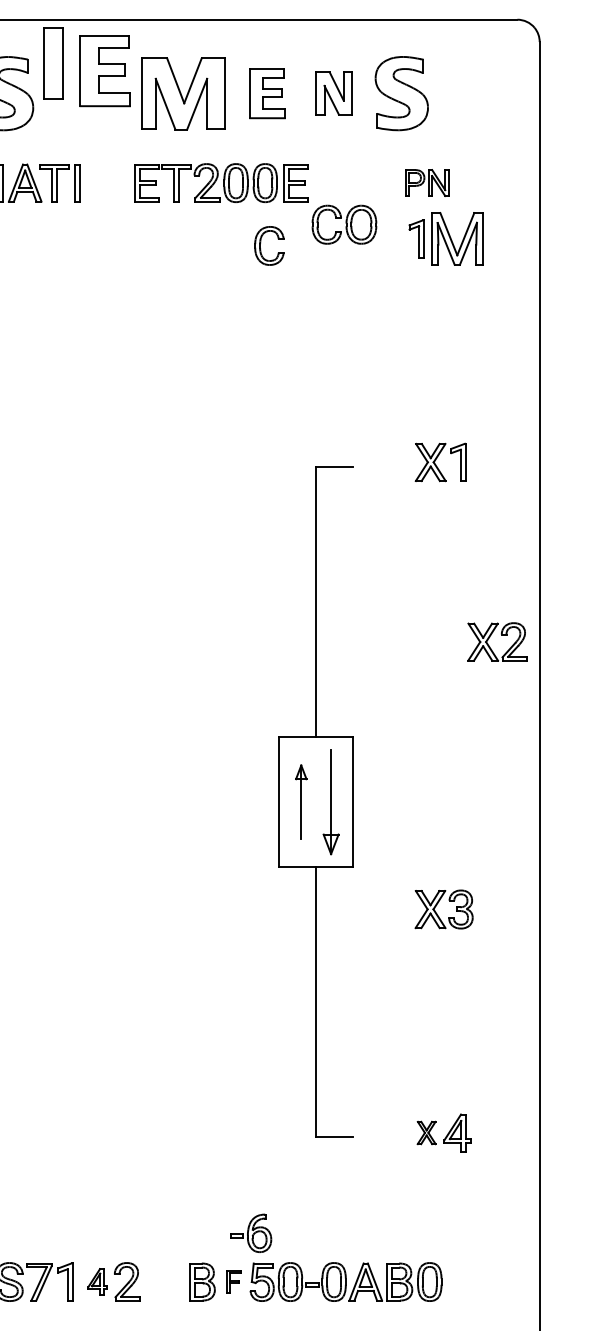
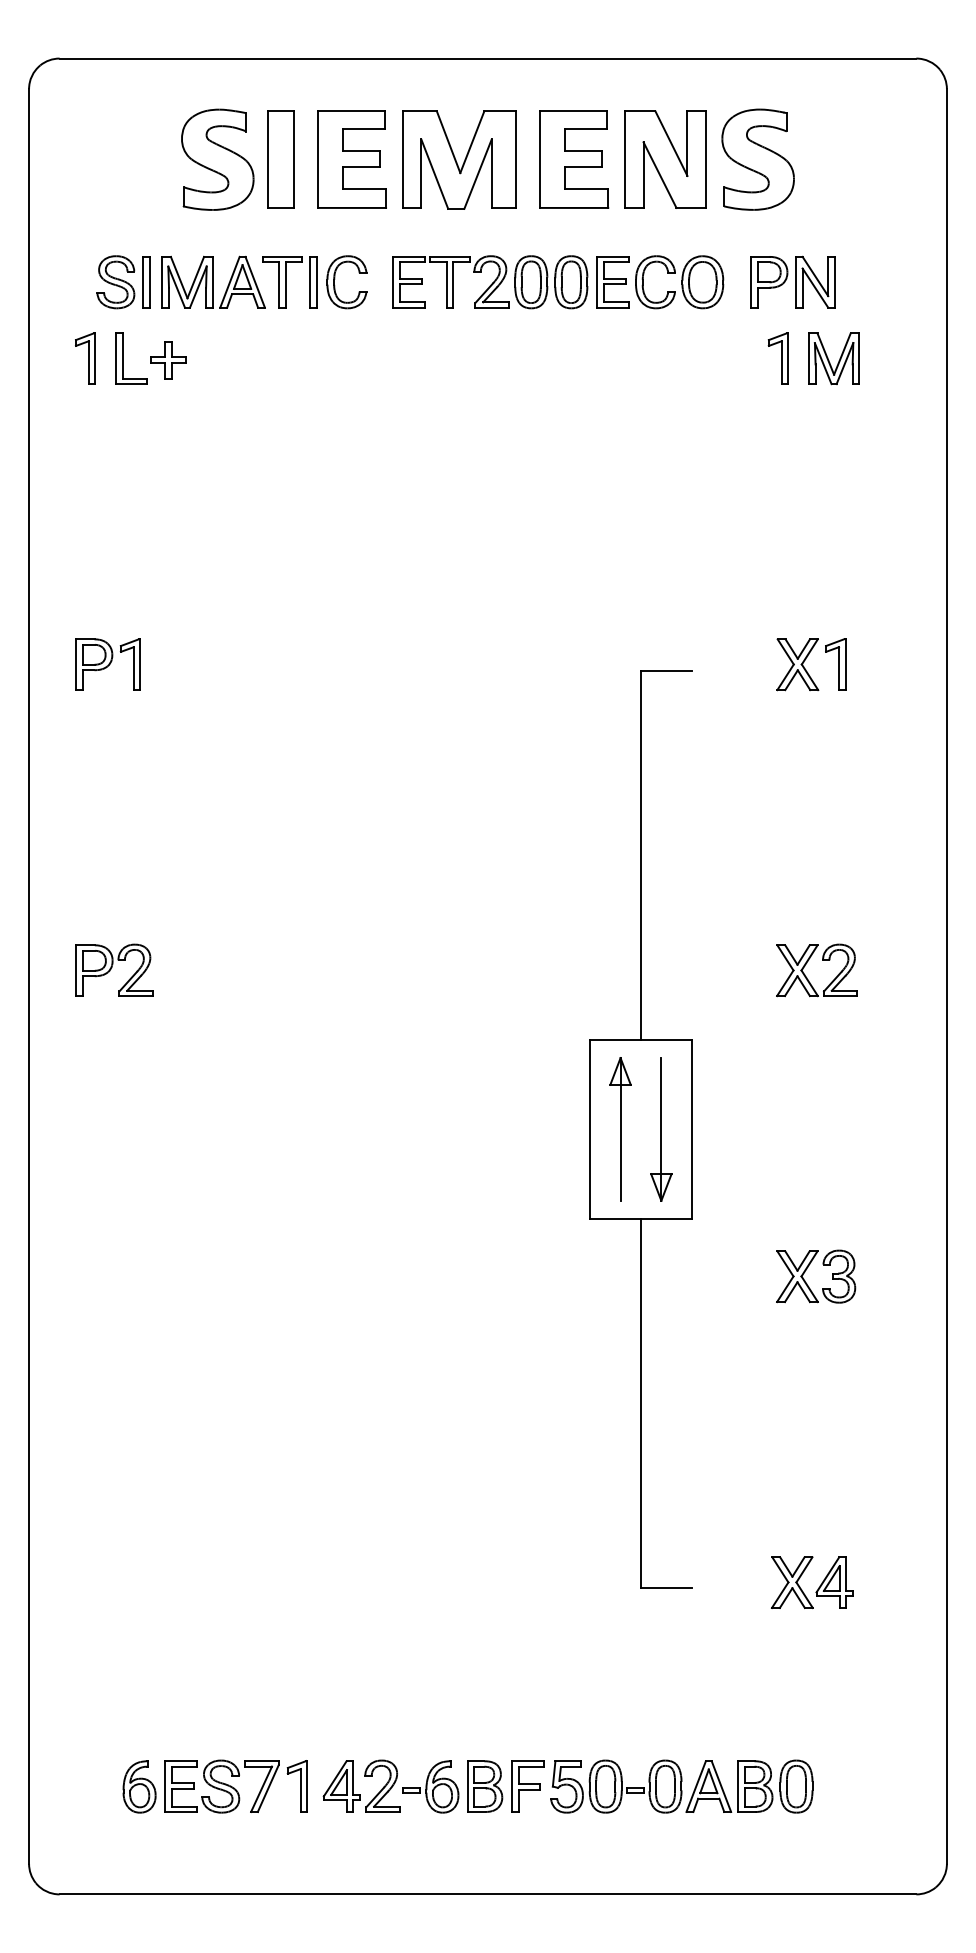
part: (52, 63) -> (280, 159), moved
part: (104, 70) -> (351, 159), moved
part: (267, 93) -> (574, 159), size x1.43
part: (334, 93) -> (665, 159), size x1.67
part: (426, 182) -> (792, 281), size x1.43
part: (344, 224) -> (679, 282), moved
part: (456, 238) -> (833, 358), size x0.71
part: (261, 243) -> (335, 279), moved
part: (490, 636) -> (807, 963), moved
part: (301, 802) -> (620, 1129), size x1.43
part: (426, 1132) -> (791, 1582), size x1.67
part: (250, 1233) -> (430, 1786), moved
part: (97, 1281) -> (341, 1786), size x1.43
part: (233, 1281) -> (527, 1786), size x1.67

